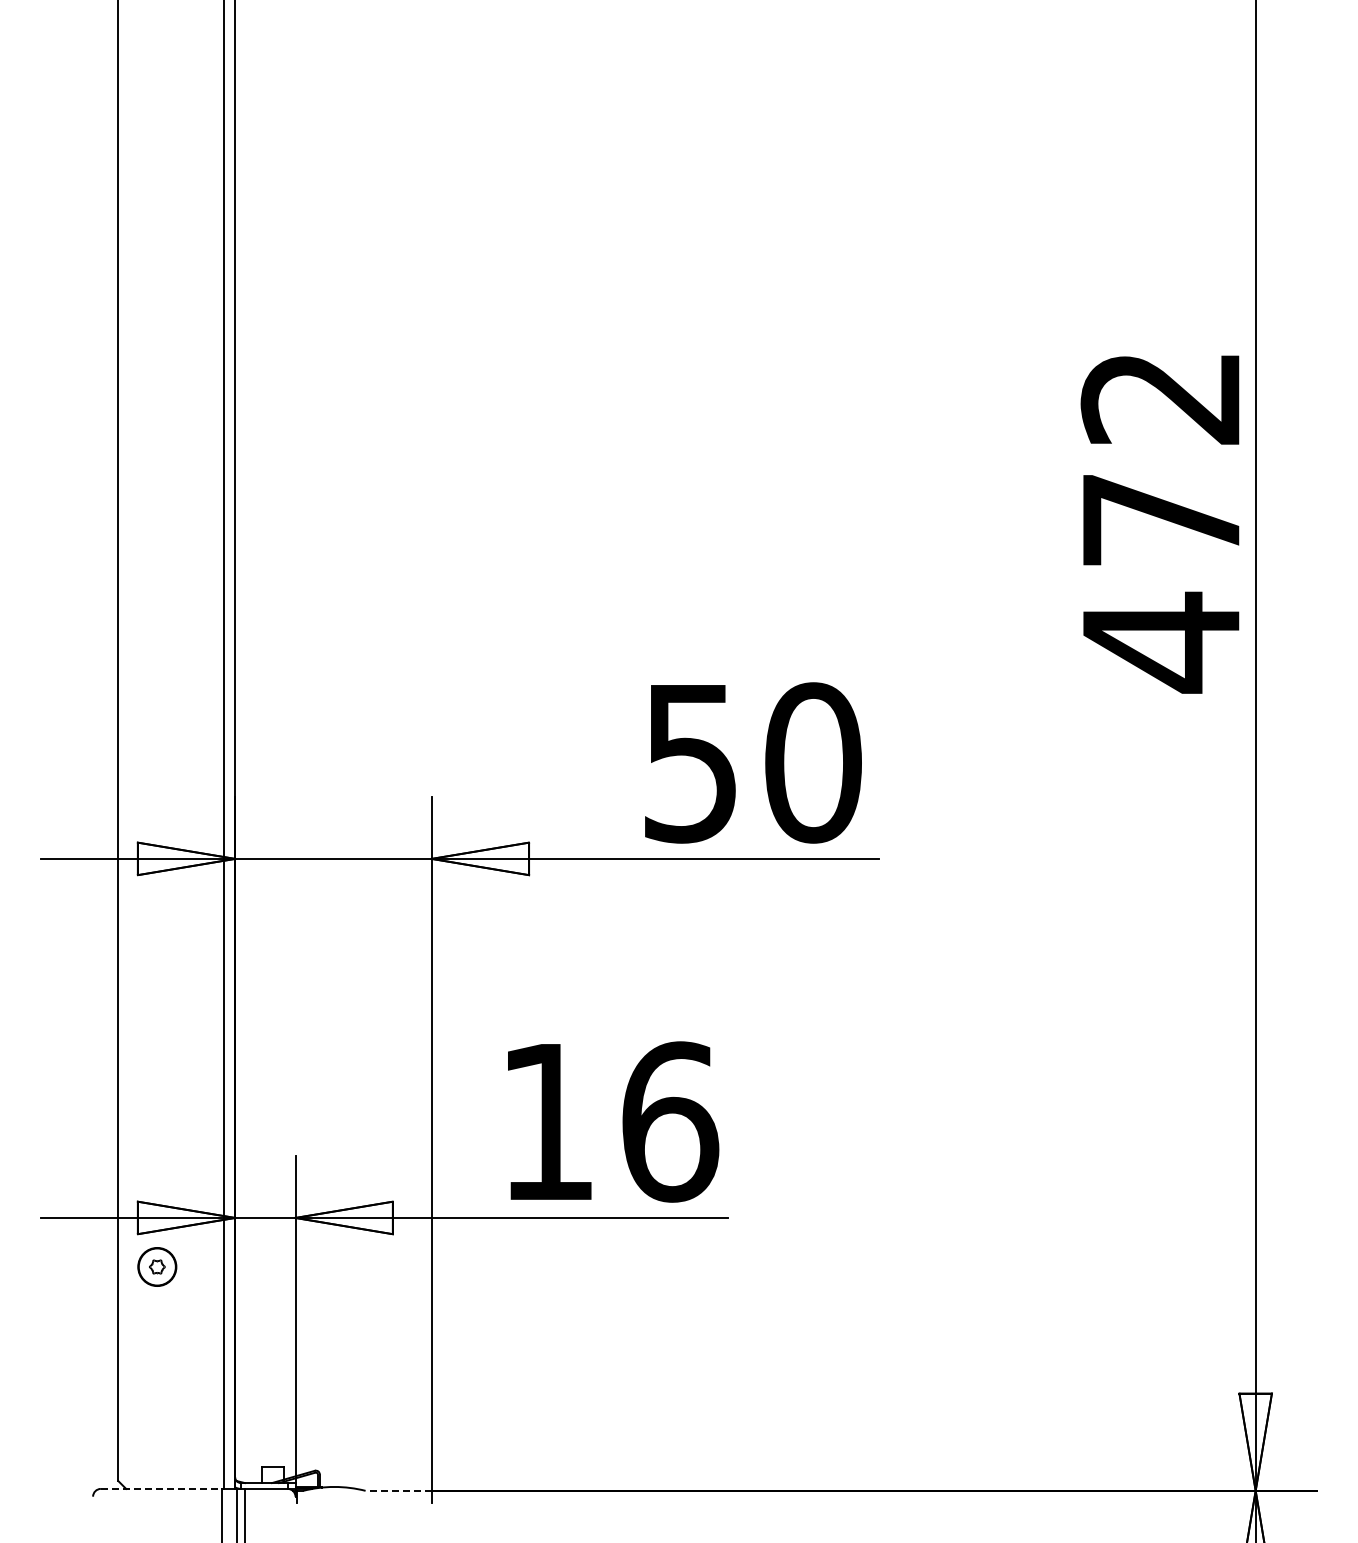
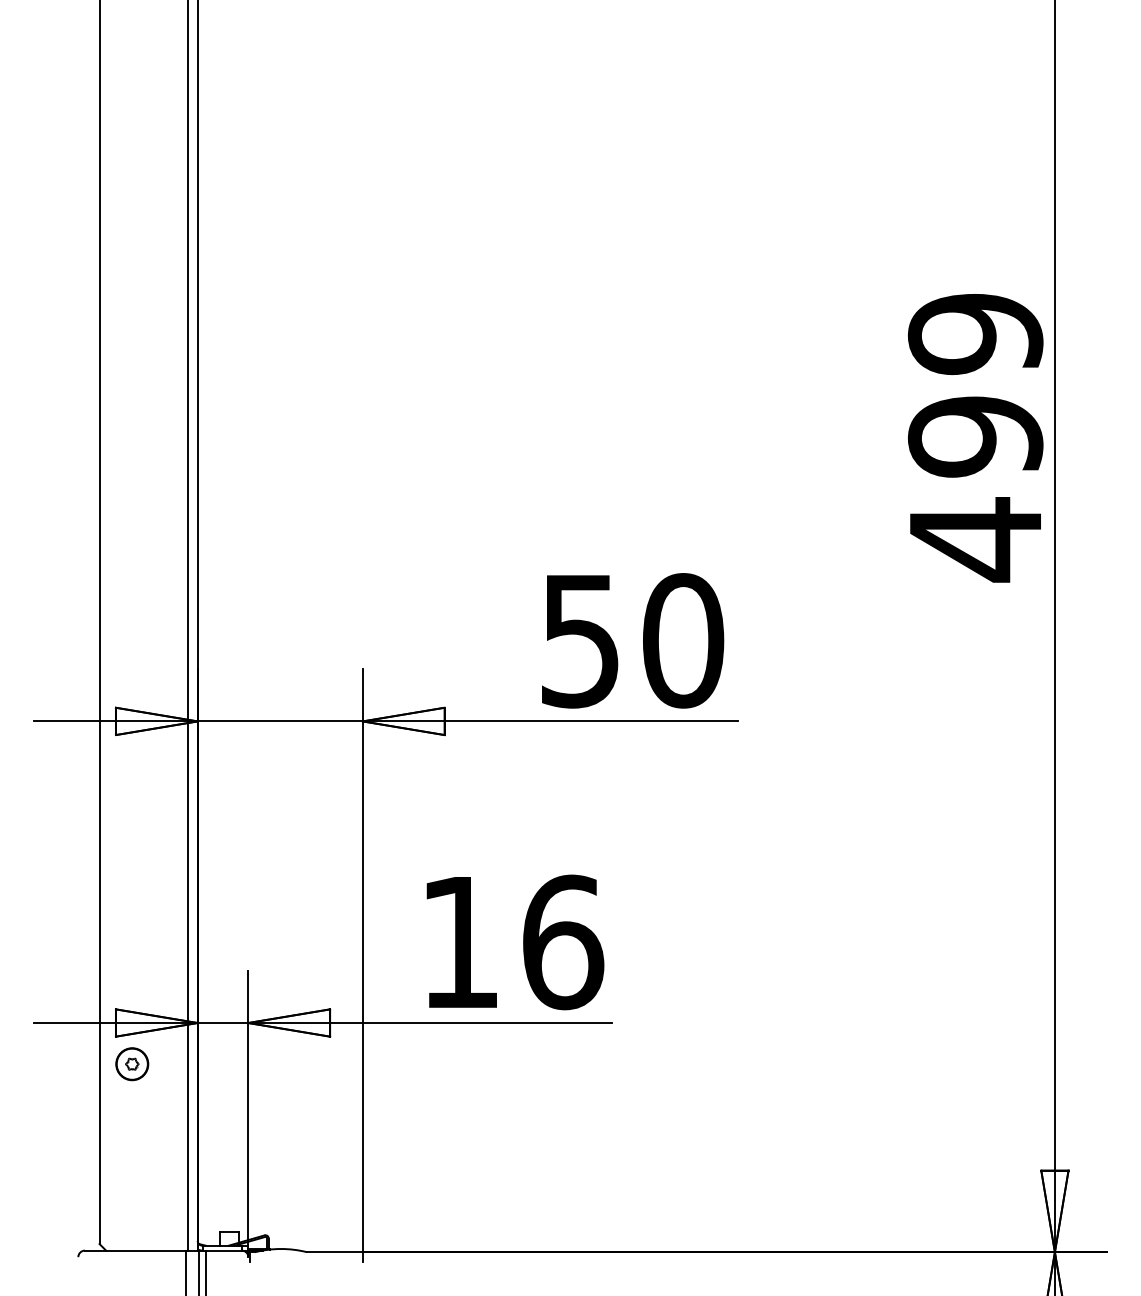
text: (1161, 459) -> (975, 385), 472 -> 499
line: (161, 1488) -> (135, 1250), dashed -> solid
line: (398, 1490) -> (334, 1251), dashed -> solid

